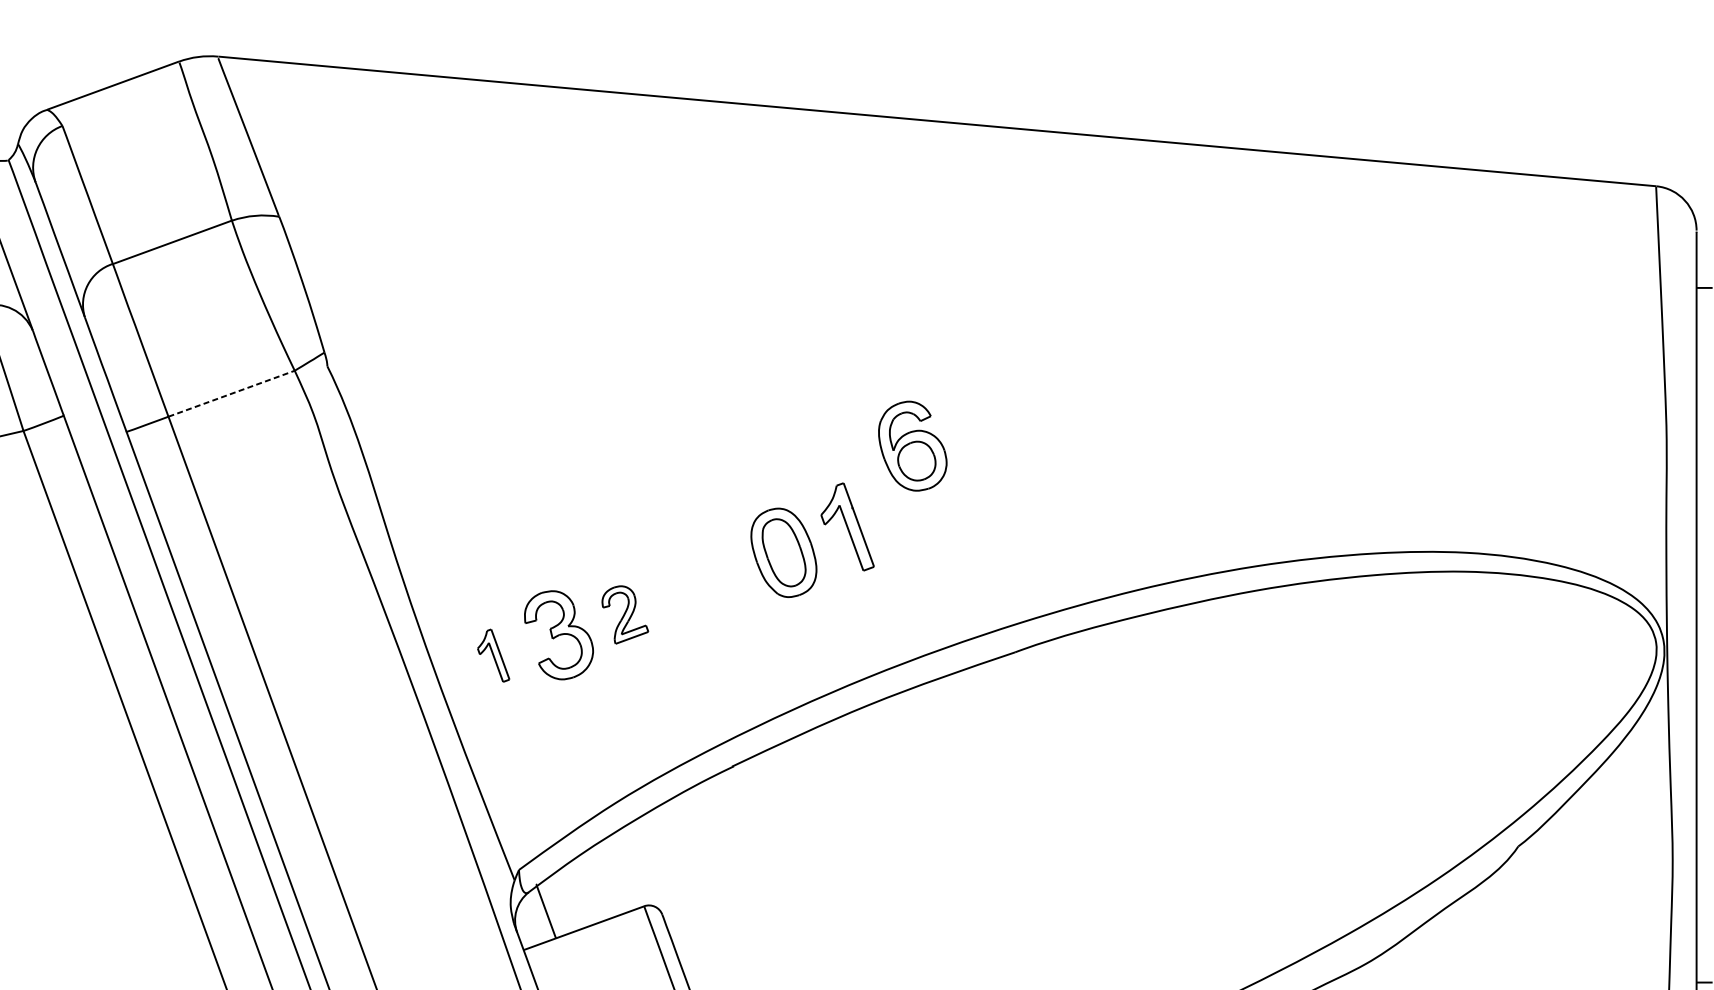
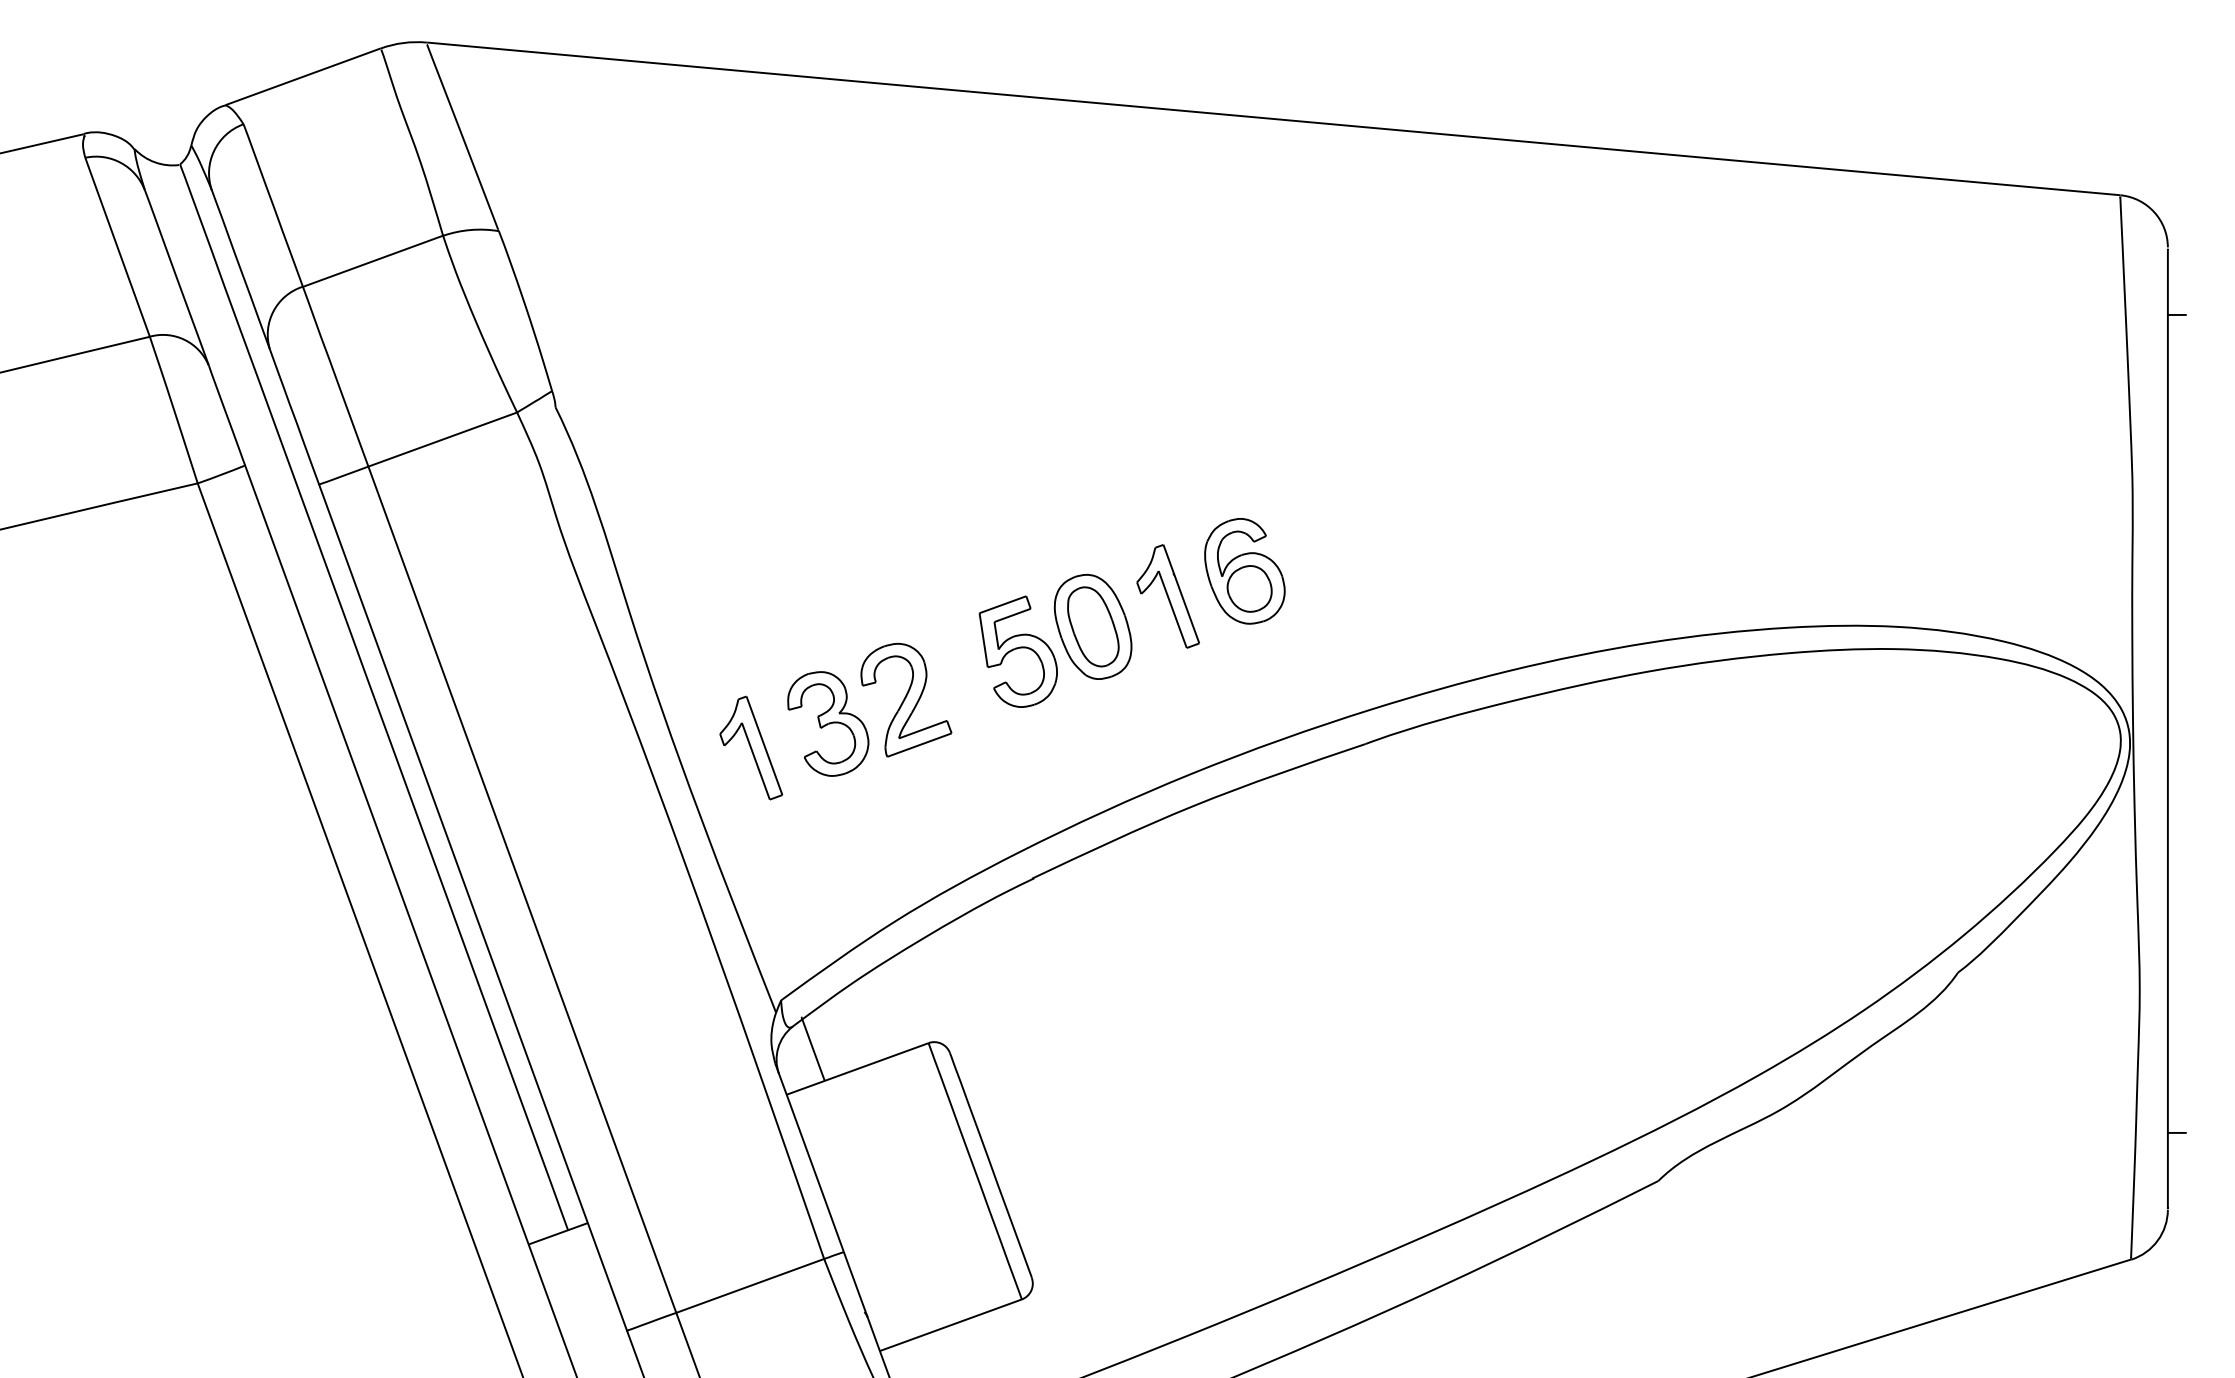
line: (232, 393) -> (443, 439), dashed -> solid
part: (912, 446) -> (1244, 571), moved
part: (719, 573) -> (1017, 651), added
part: (625, 614) -> (906, 699), size x1.67
part: (493, 655) -> (751, 747), size x1.67

